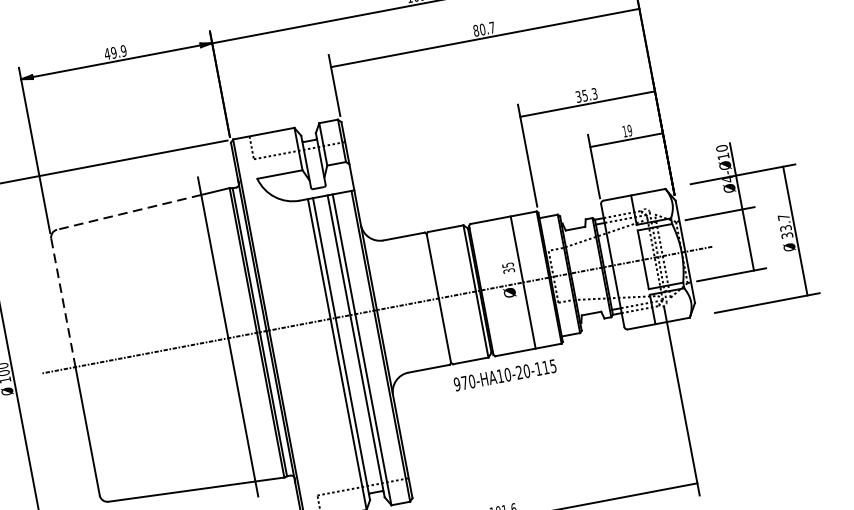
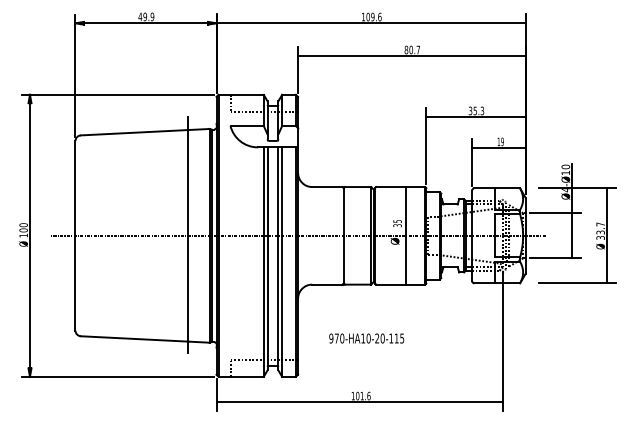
line: (128, 212) -> (134, 132), dashed -> solid
line: (63, 303) -> (75, 188), dashed -> solid
text: (504, 375) -> (366, 338), moved

